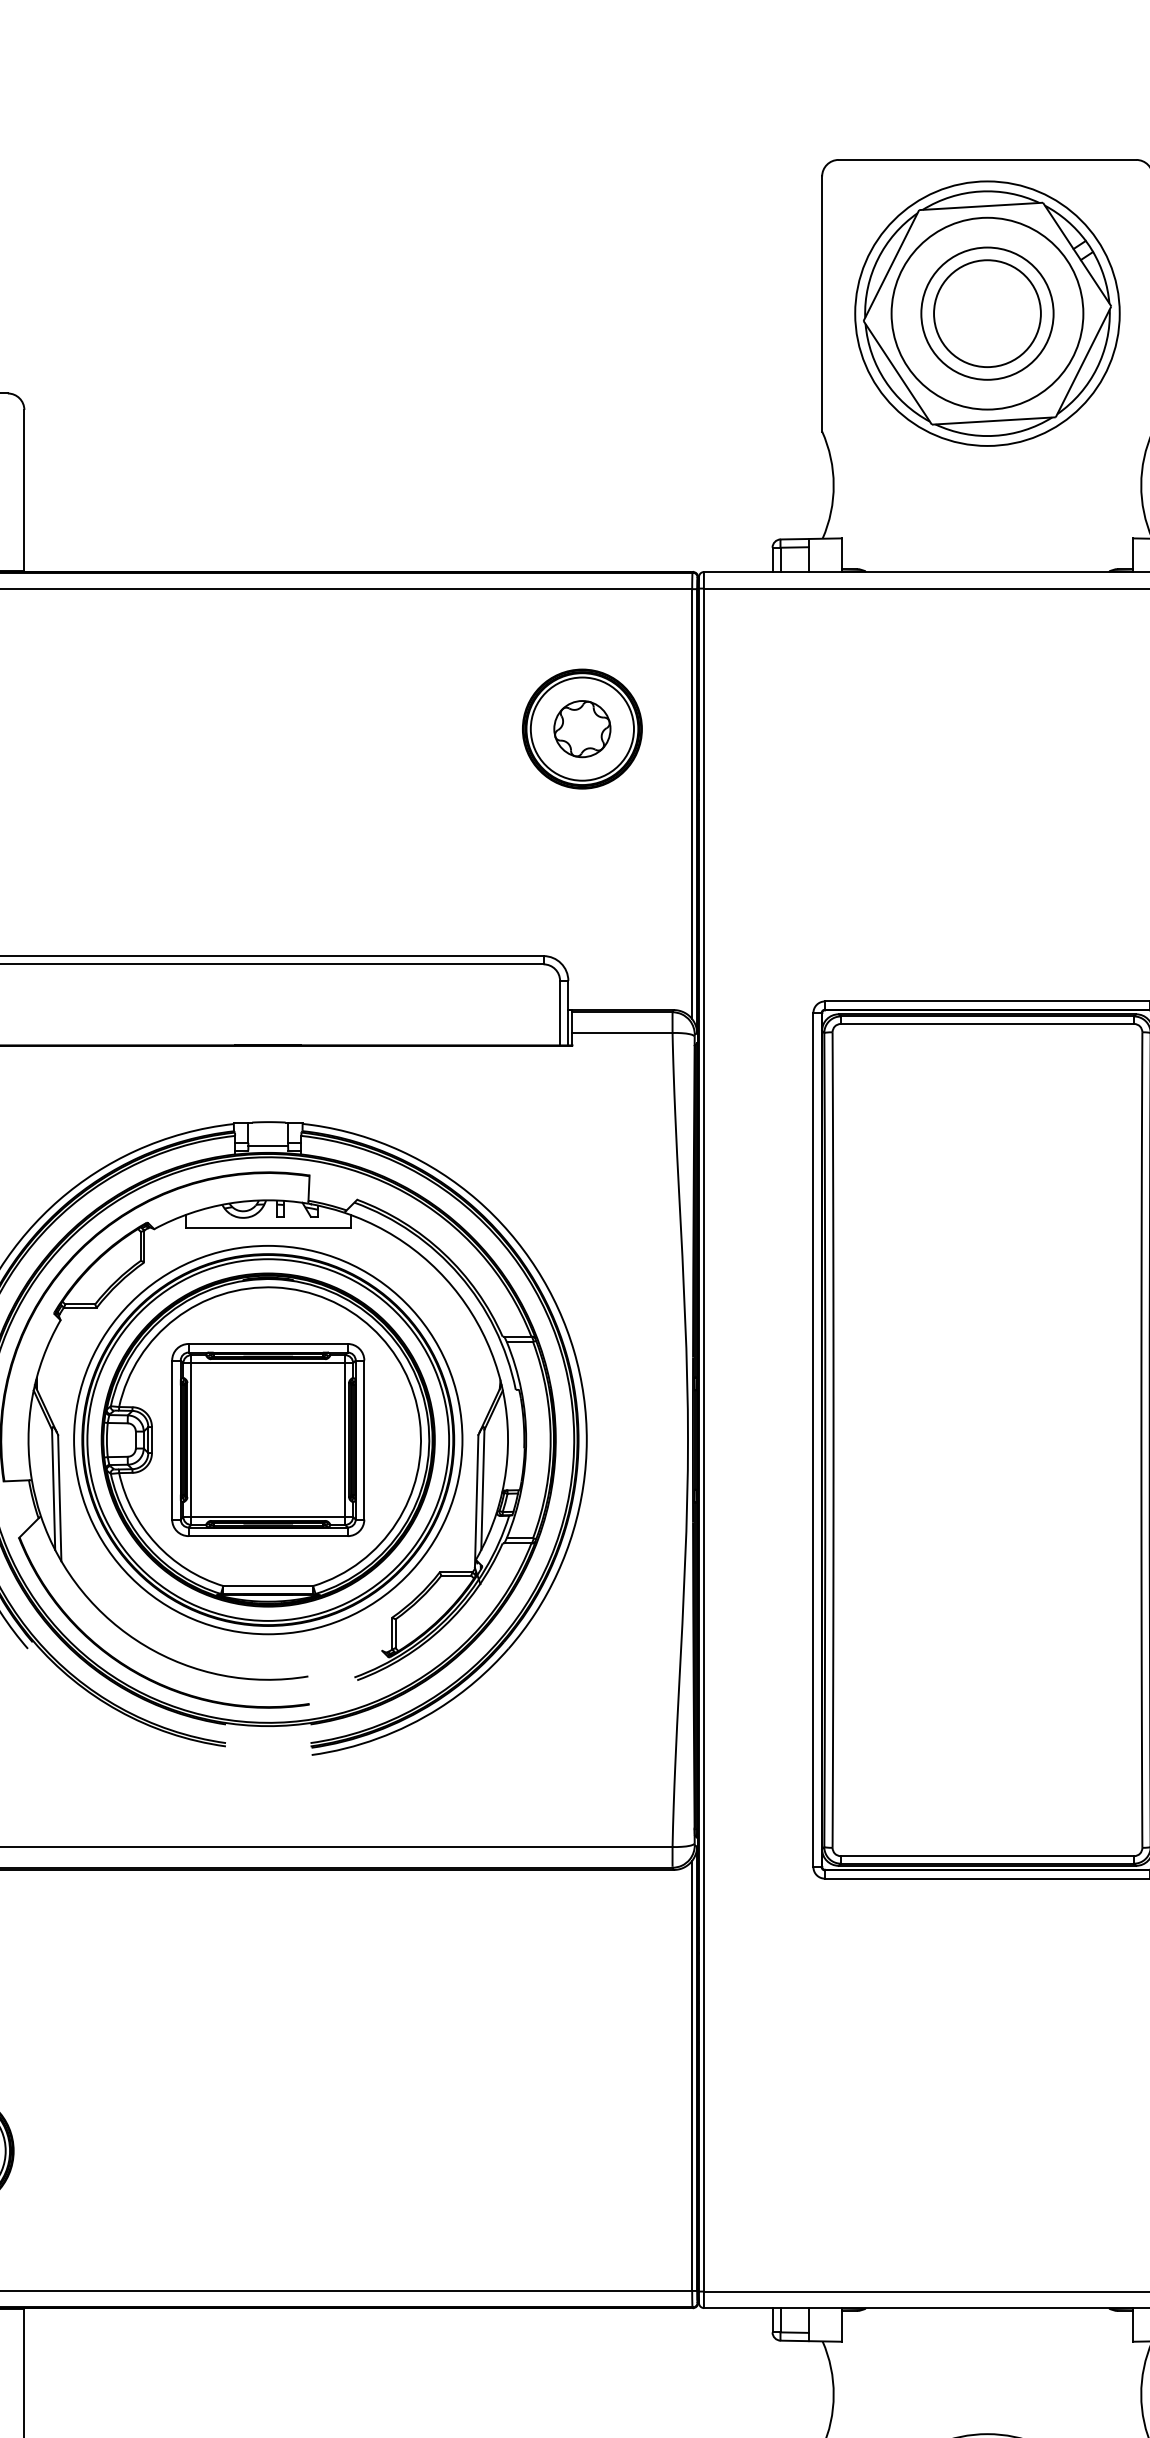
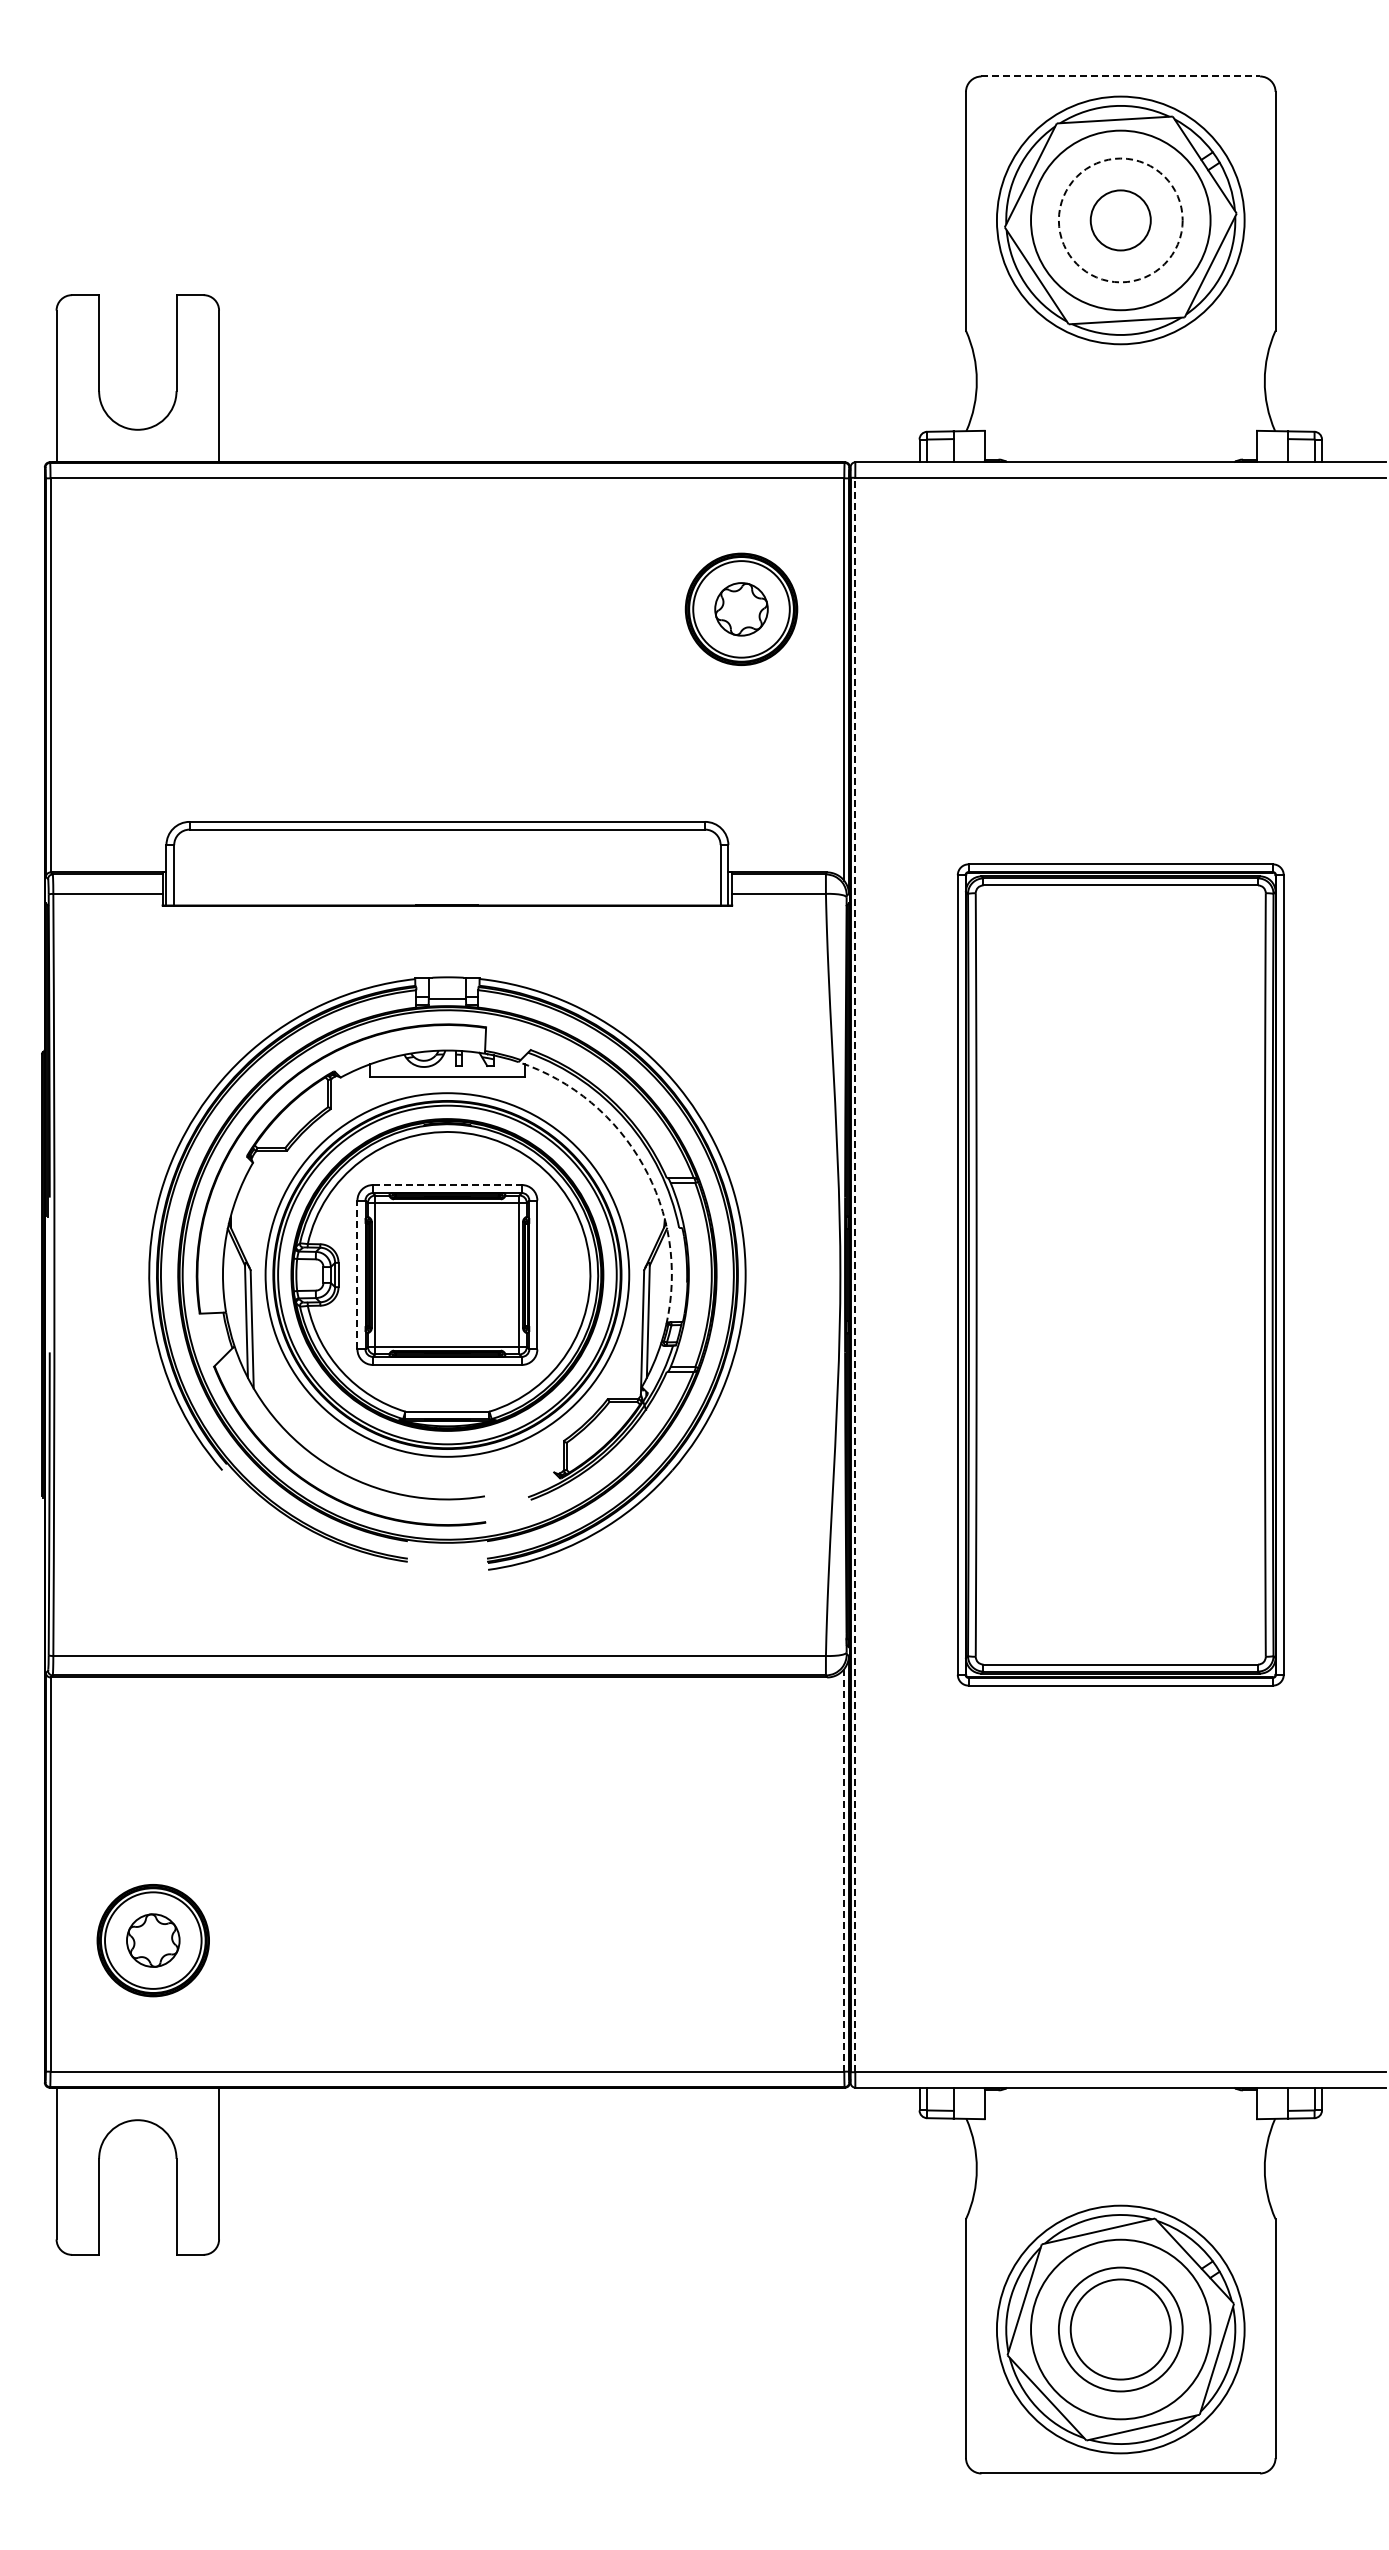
line: (988, 159) -> (1121, 76), solid -> dashed
circle: (987, 313) -> (1120, 220), size x0.6
circle: (987, 313) -> (1120, 220), solid -> dashed
arc: (477, 1322) -> (643, 1164), solid -> dashed
line: (268, 1344) -> (447, 1185), solid -> dashed
line: (172, 1439) -> (357, 1274), solid -> dashed
line: (704, 1439) -> (855, 1274), solid -> dashed
line: (692, 2076) -> (844, 1870), solid -> dashed

